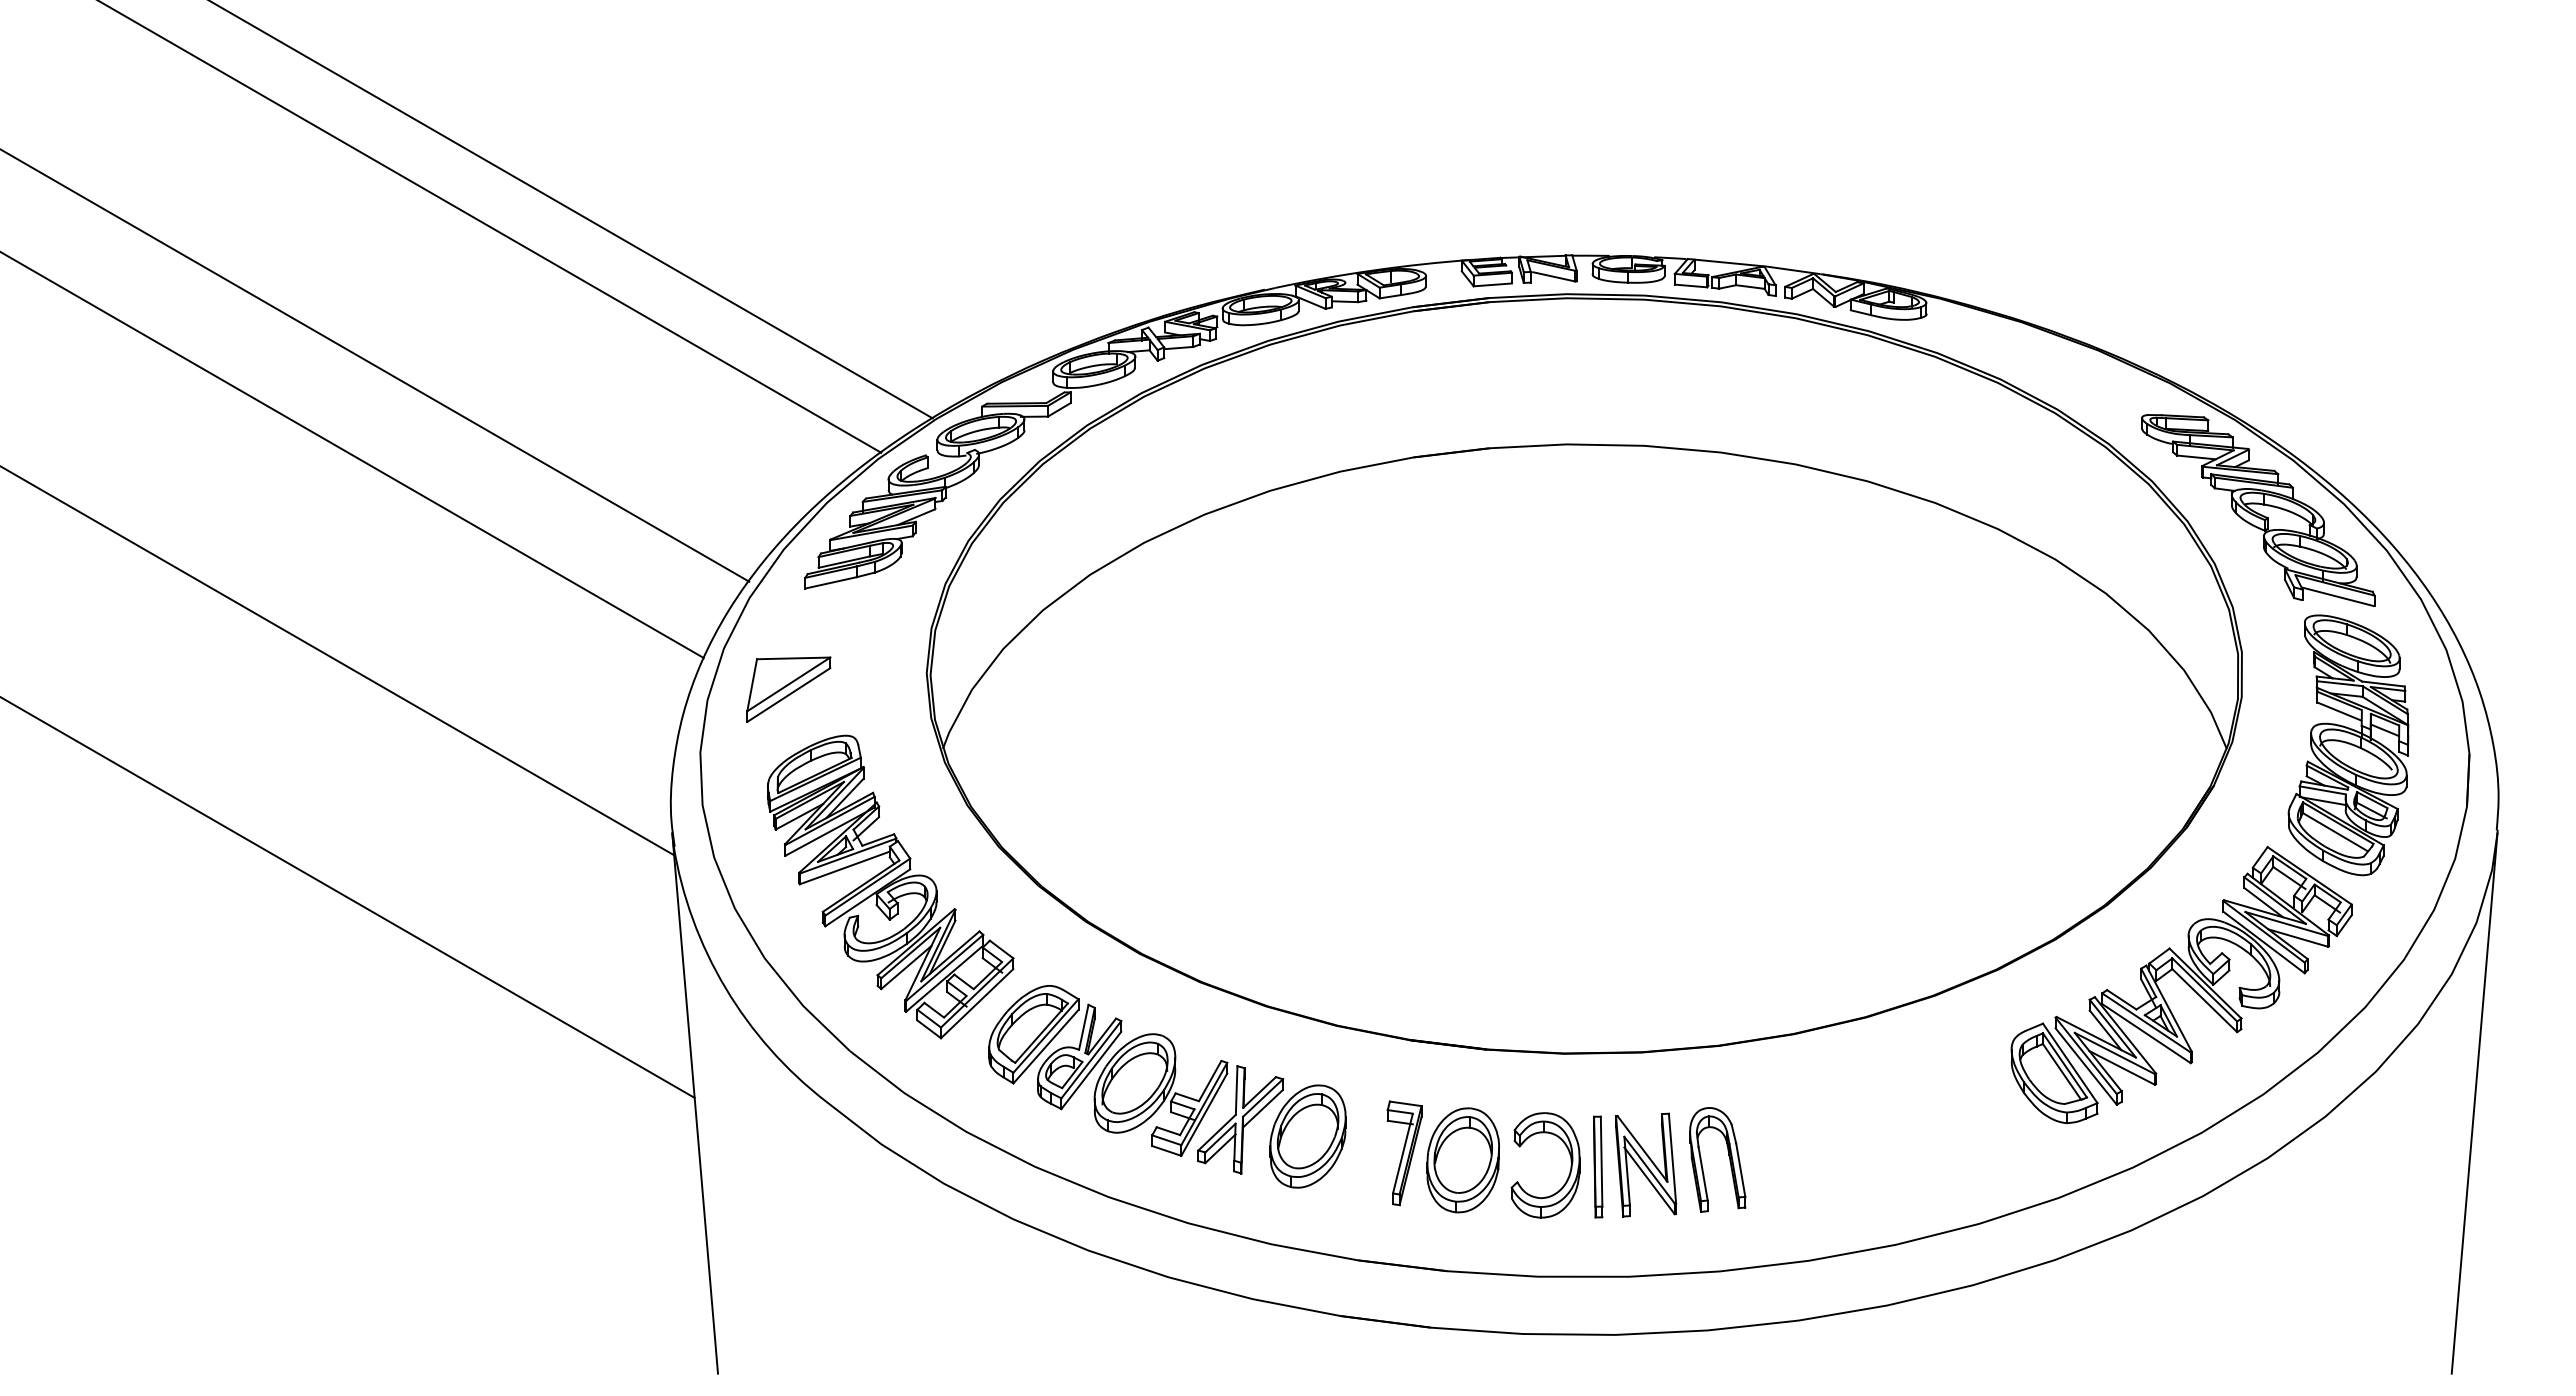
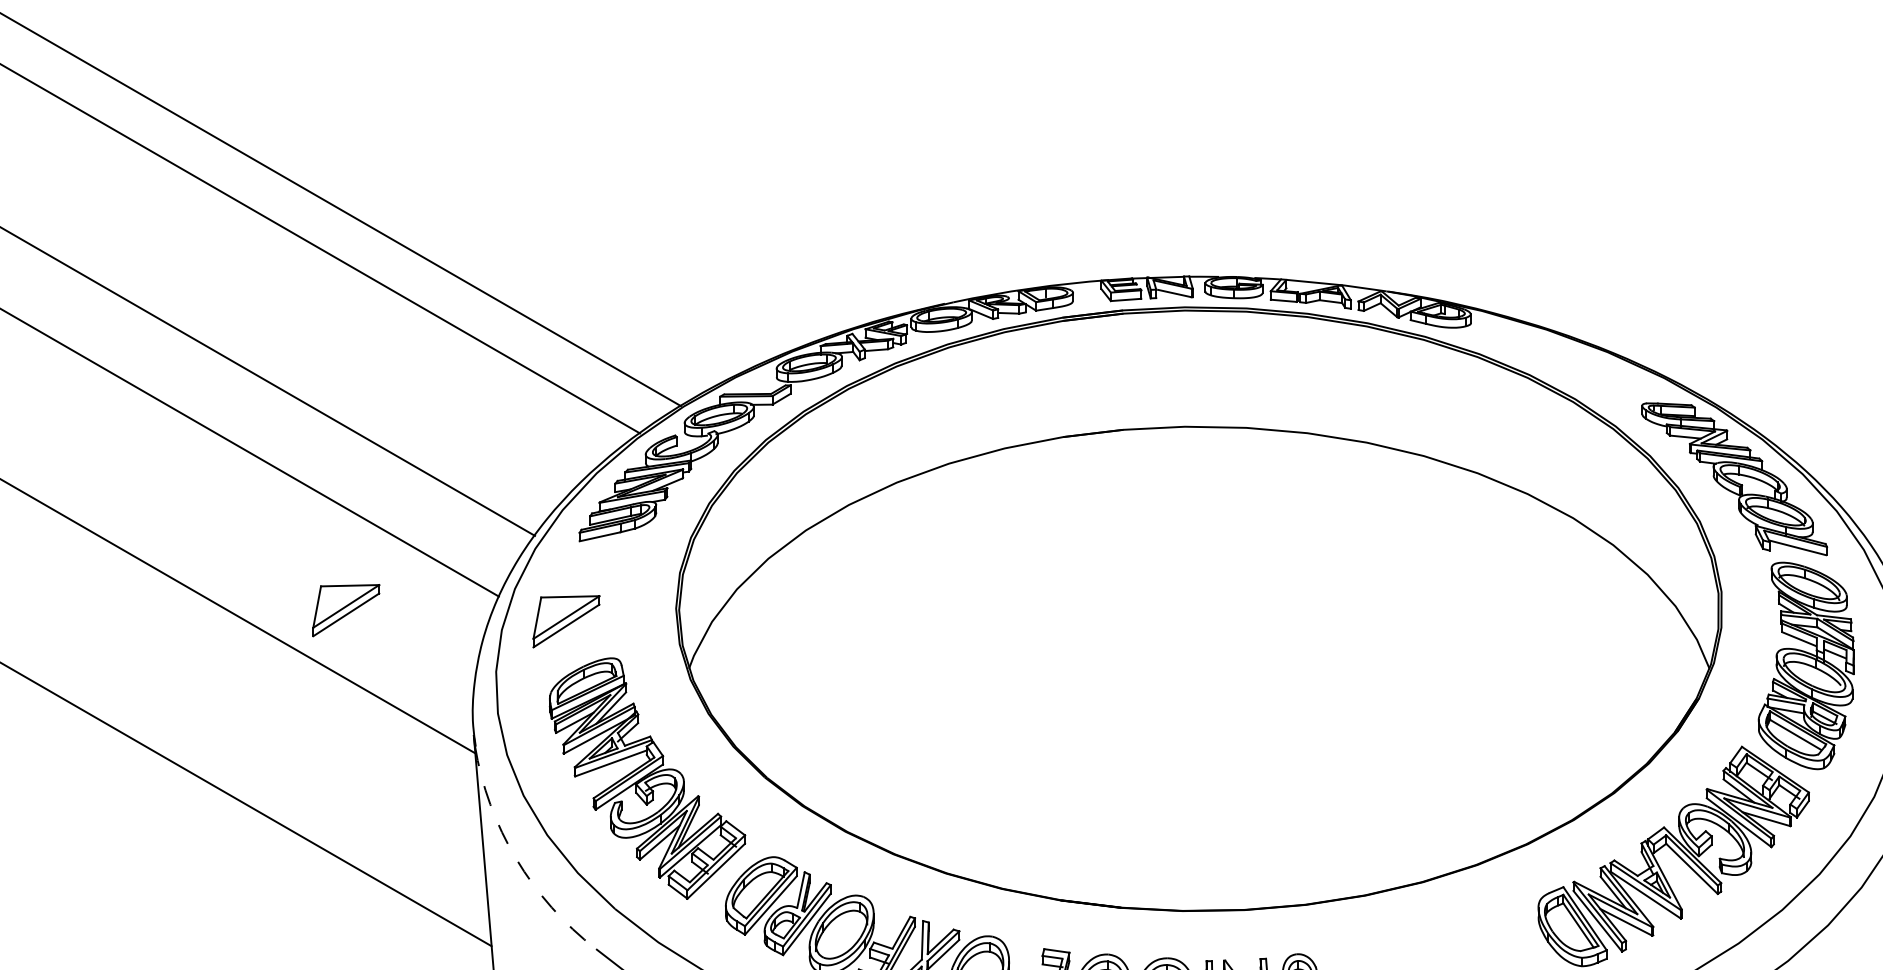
part: (511, 675) -> (346, 610), added
arc: (725, 988) -> (516, 859), solid -> dashed

